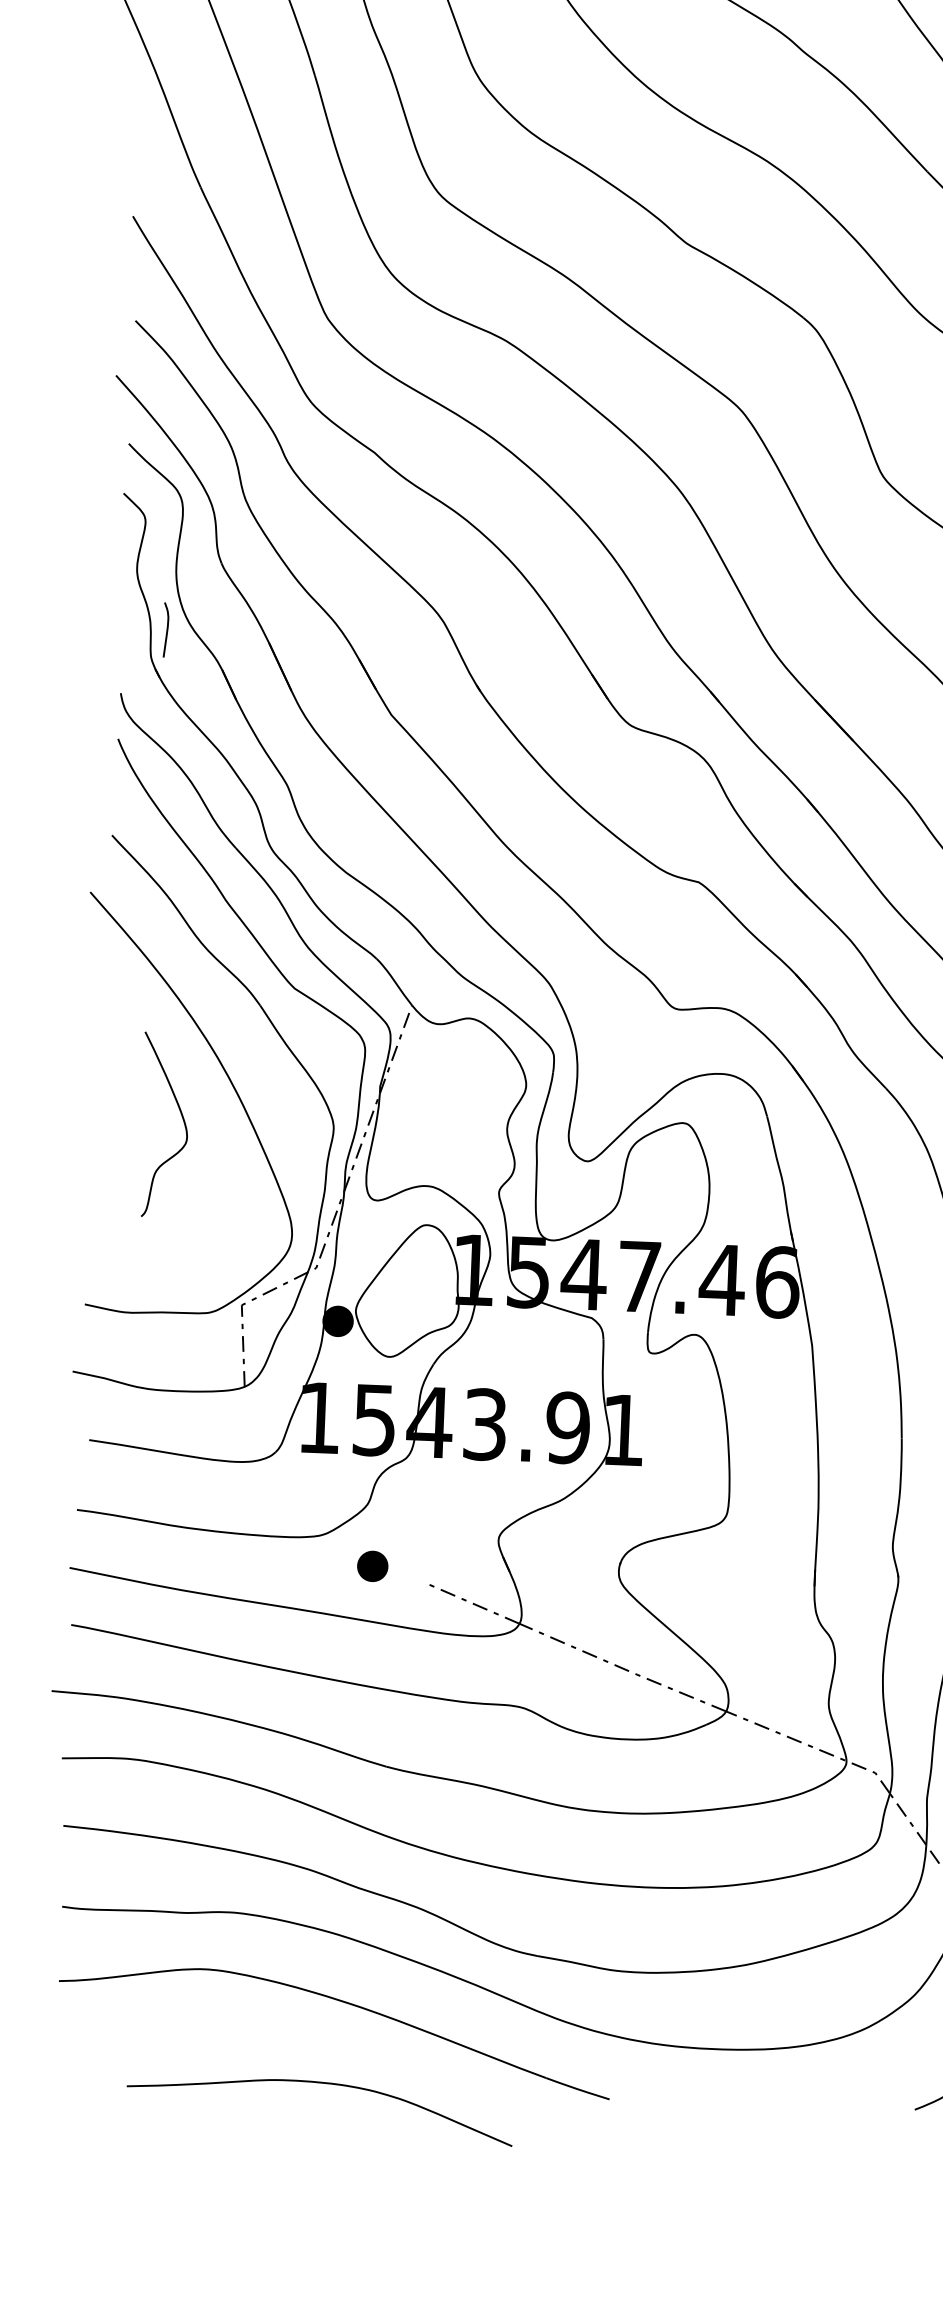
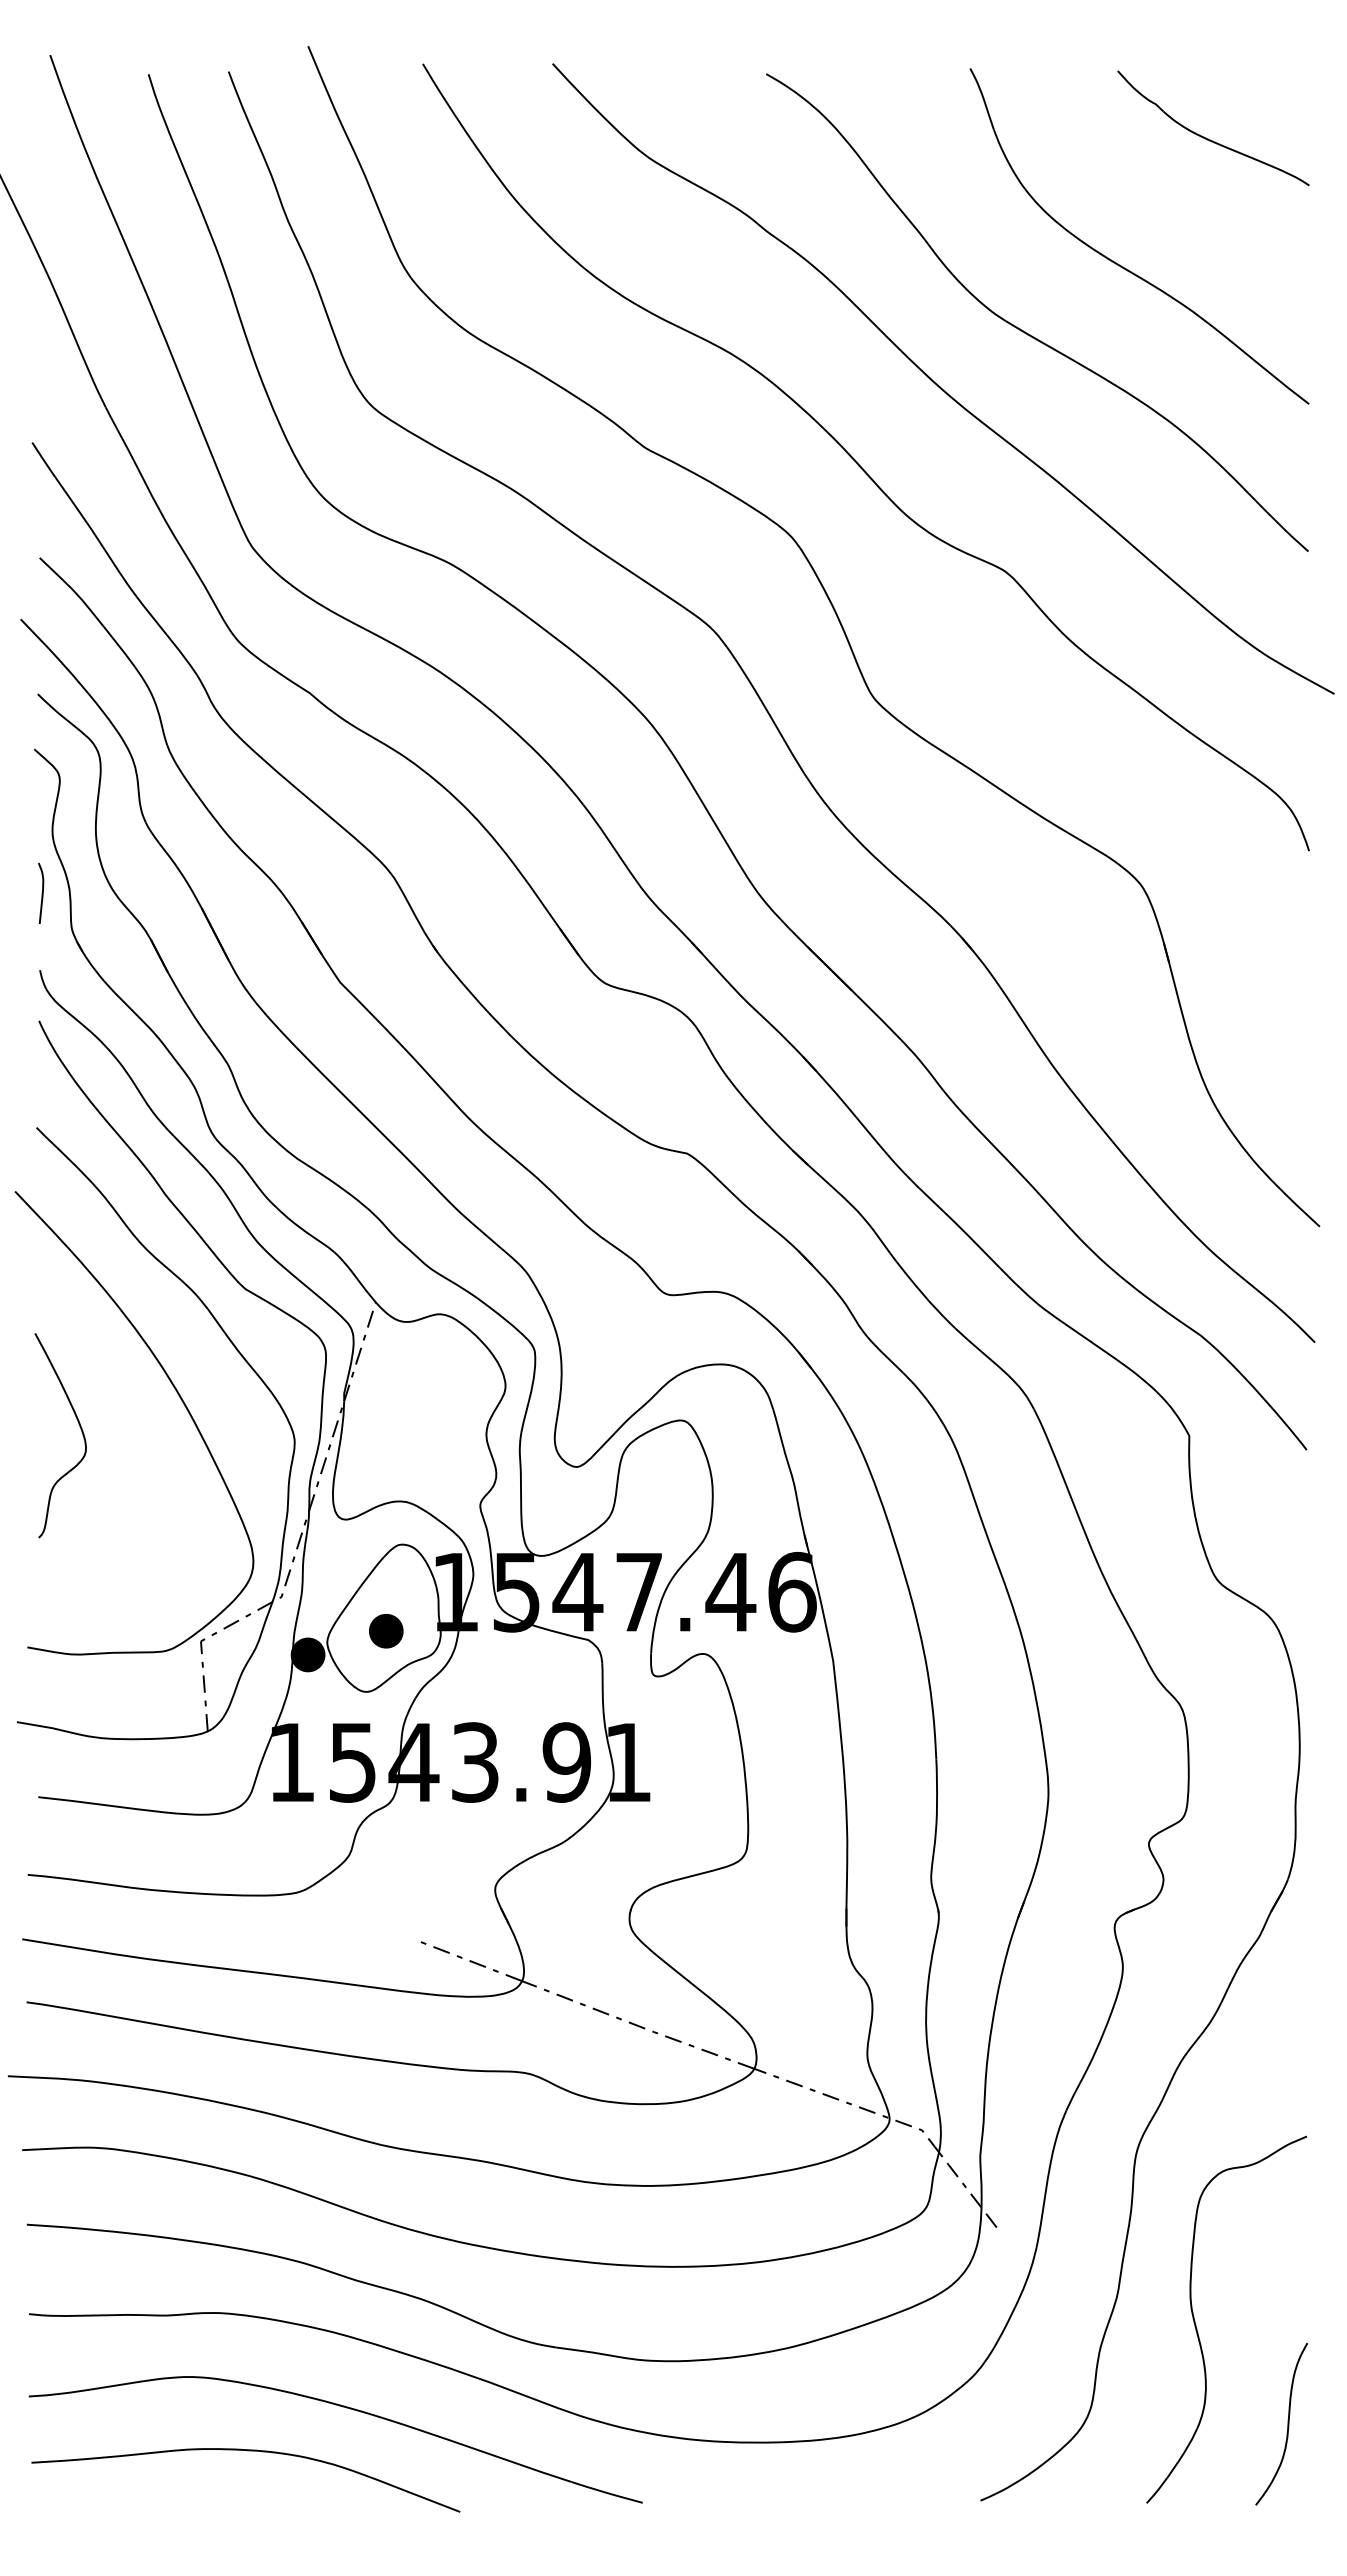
curve: (166, 629) -> (41, 892), moved
curve: (182, 1120) -> (80, 1429), moved
part: (372, 1566) -> (386, 1631), moved
curve: (322, 2083) -> (247, 2451), moved

